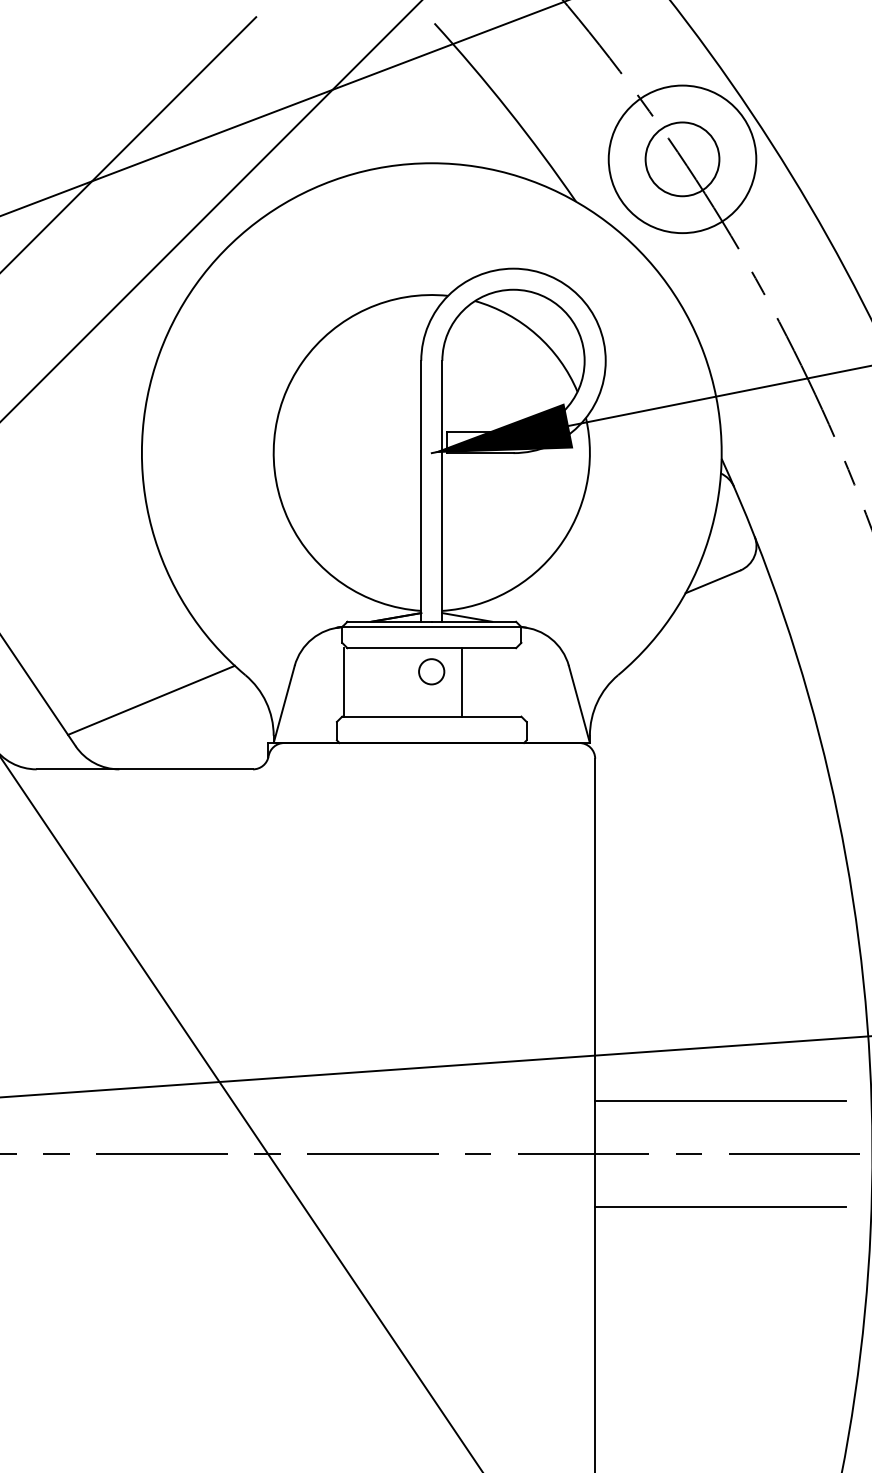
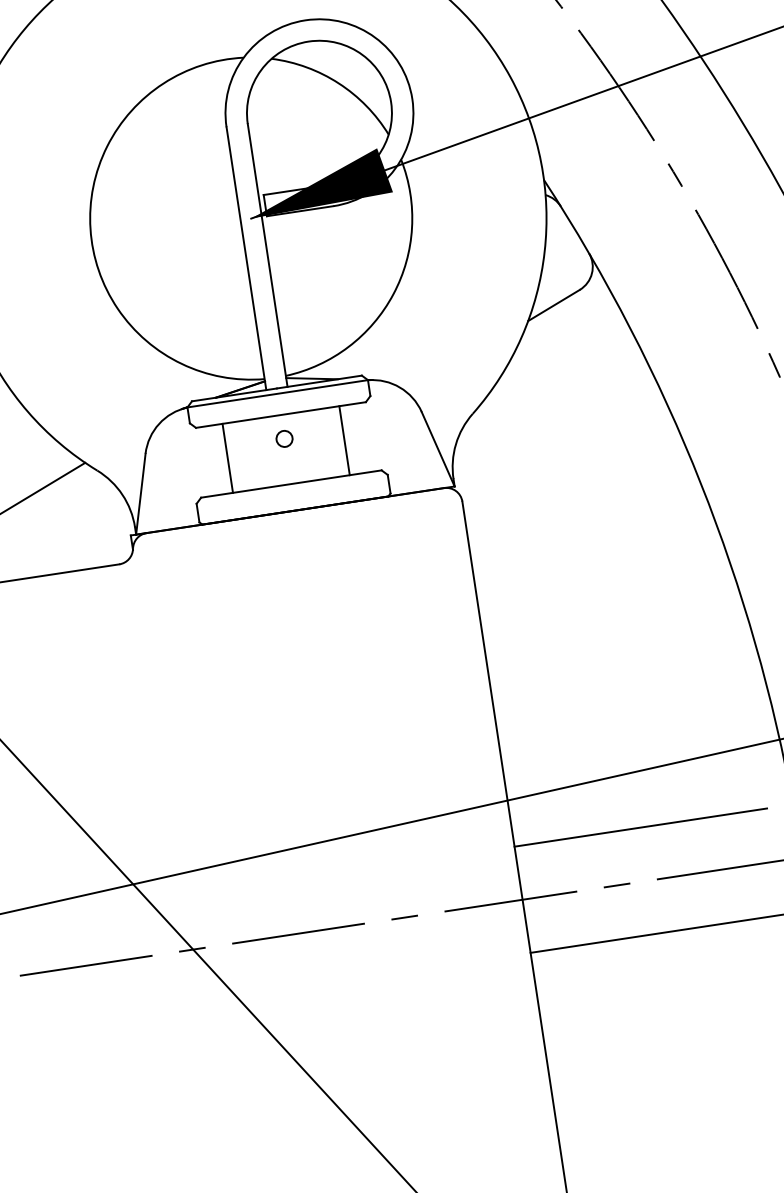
circle: (431, 671) -> (284, 438), size x0.62
line: (343, 682) -> (227, 458), moved
line: (461, 682) -> (344, 440), moved

